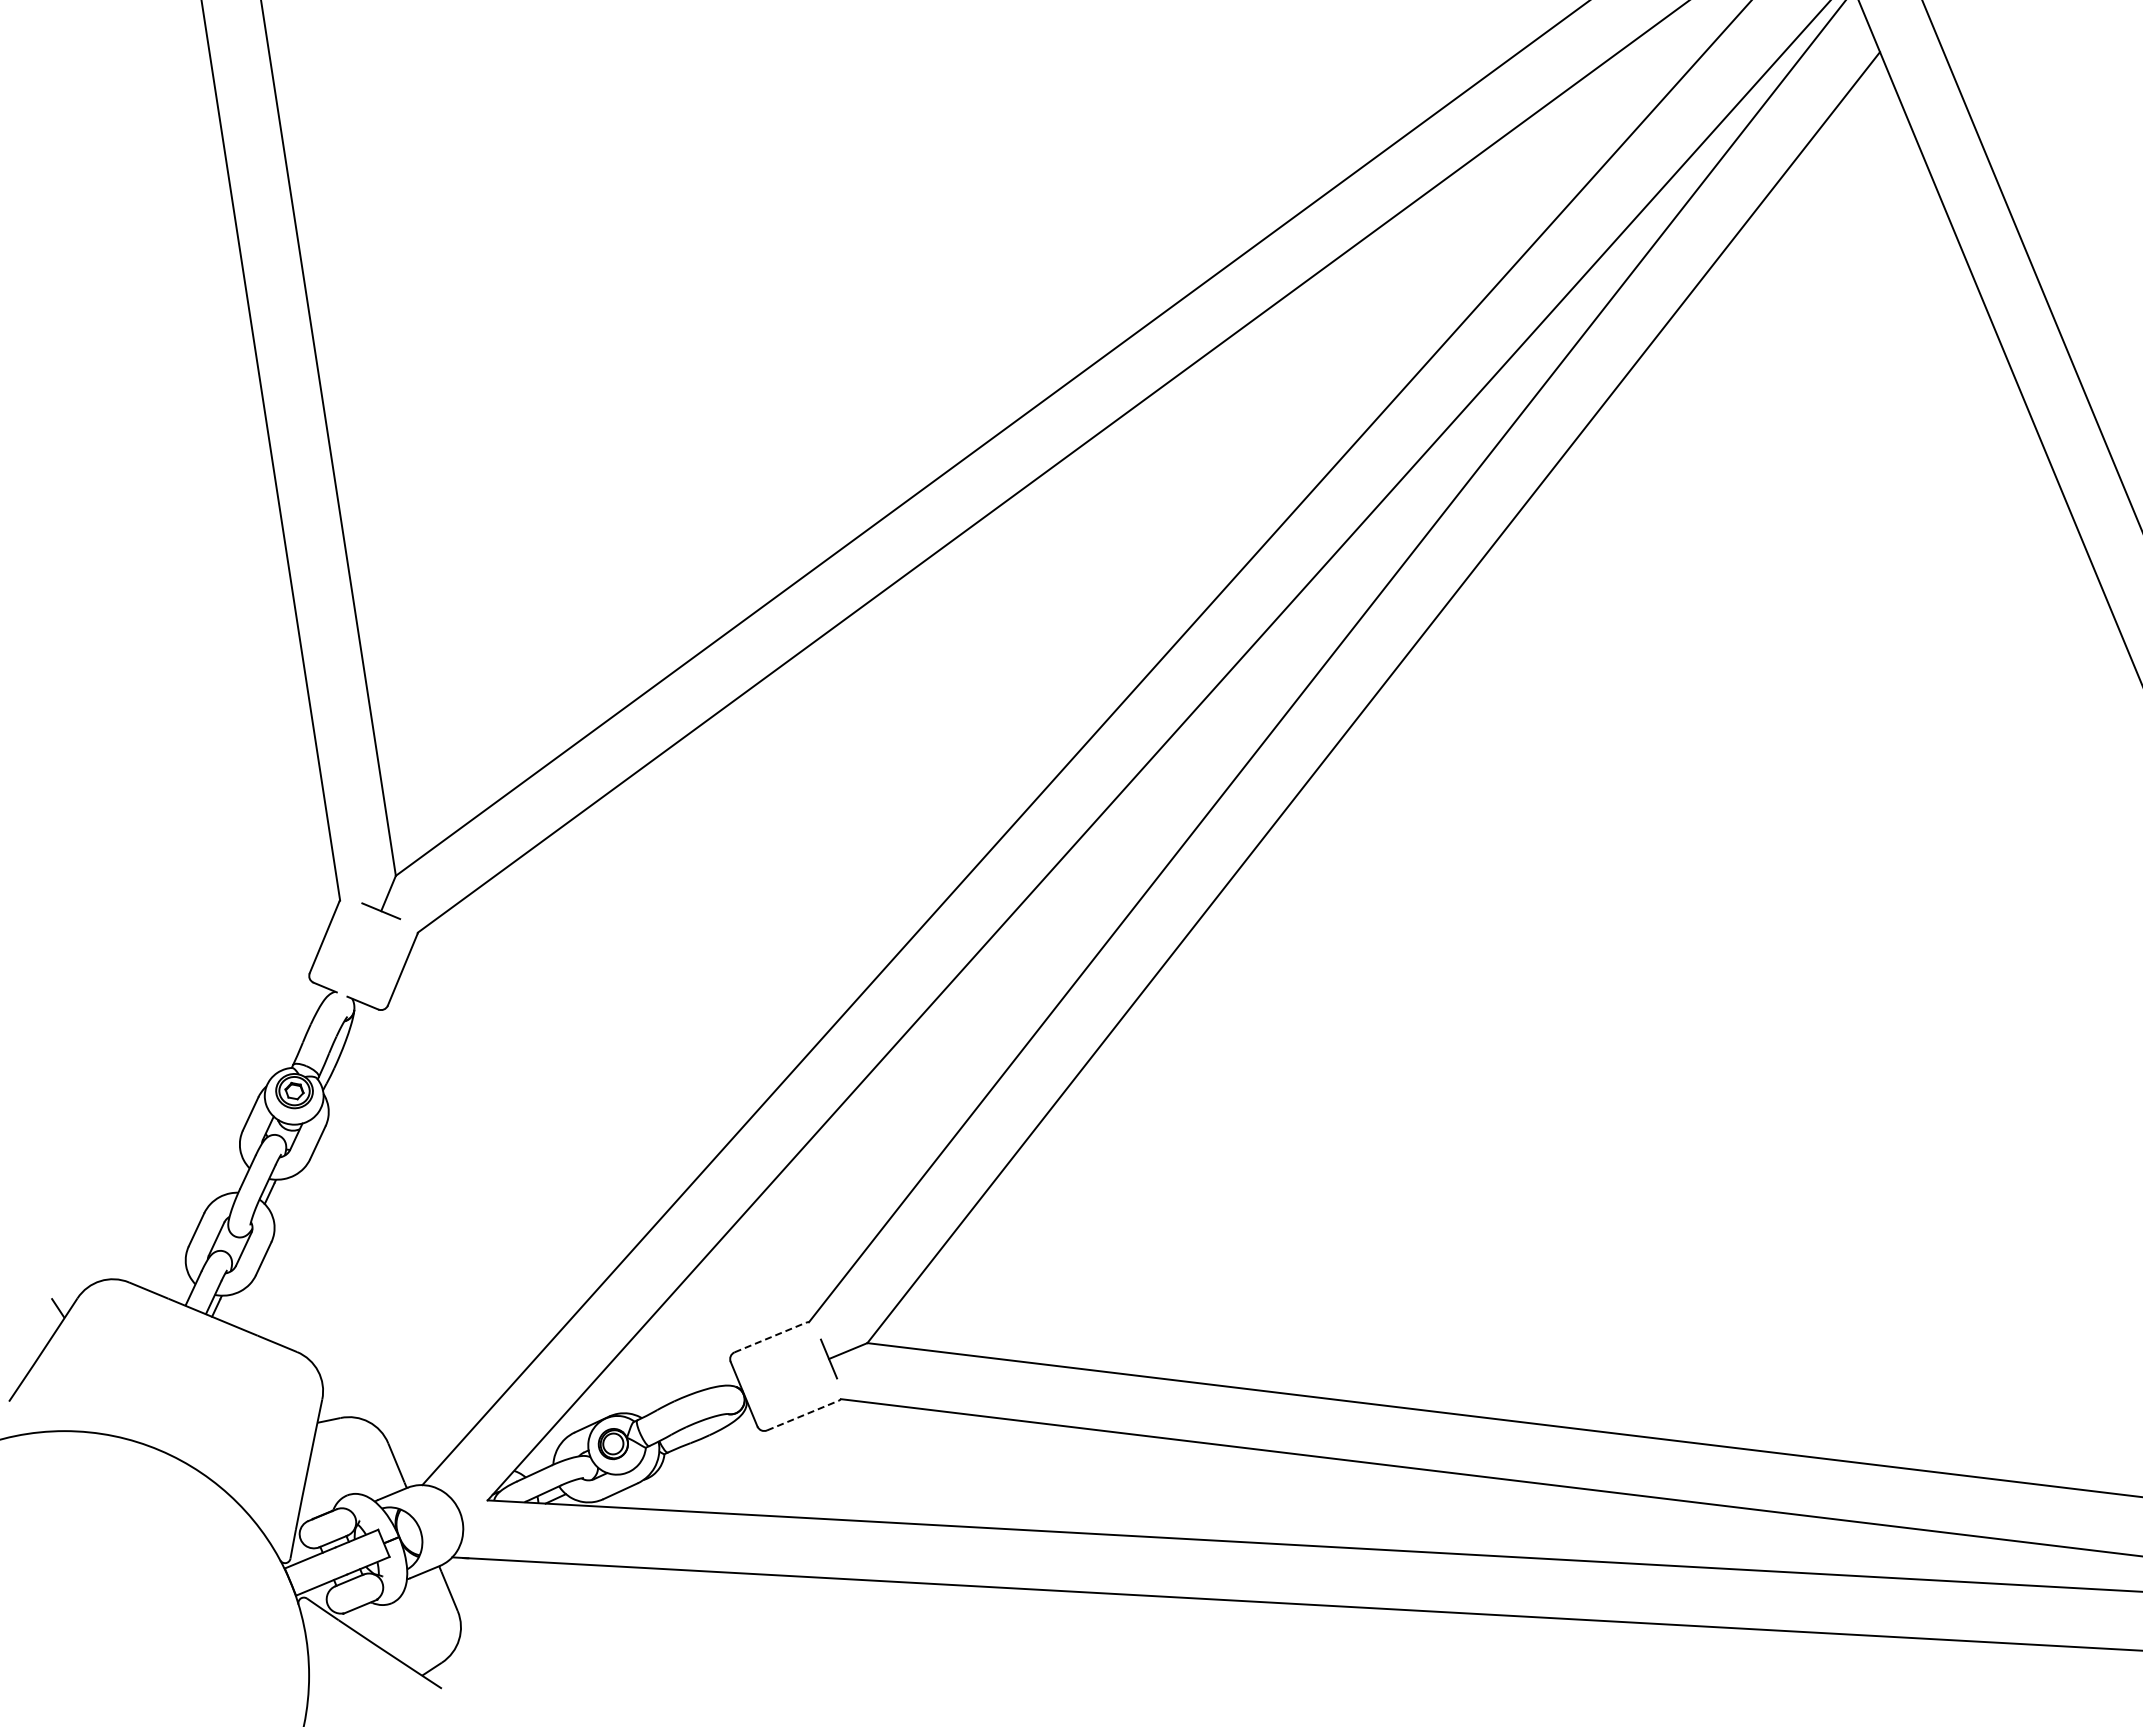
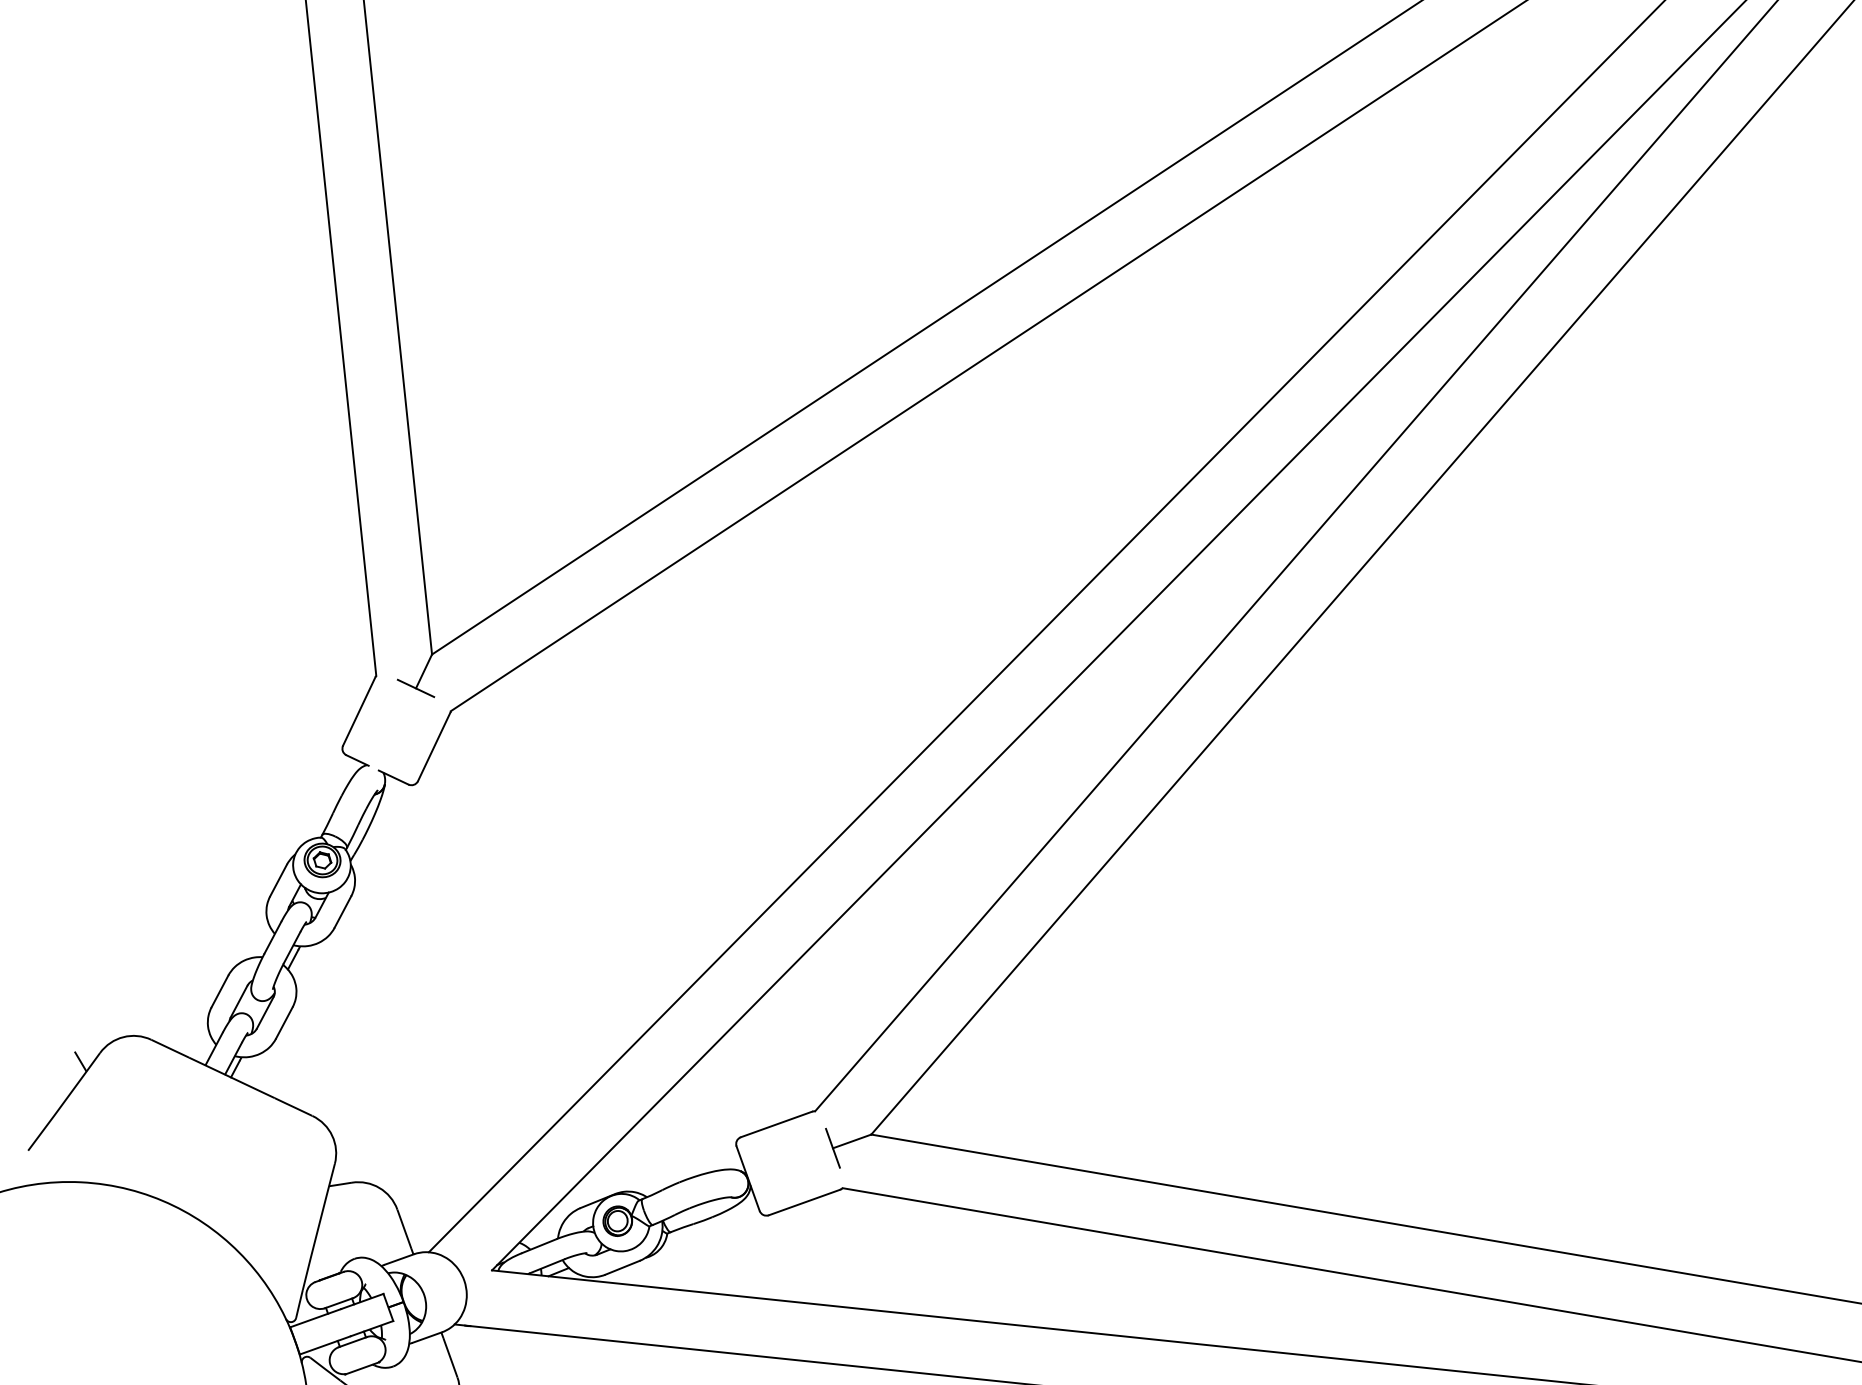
line: (770, 1337) -> (776, 1124), dashed -> solid
line: (802, 1415) -> (804, 1202), dashed -> solid

